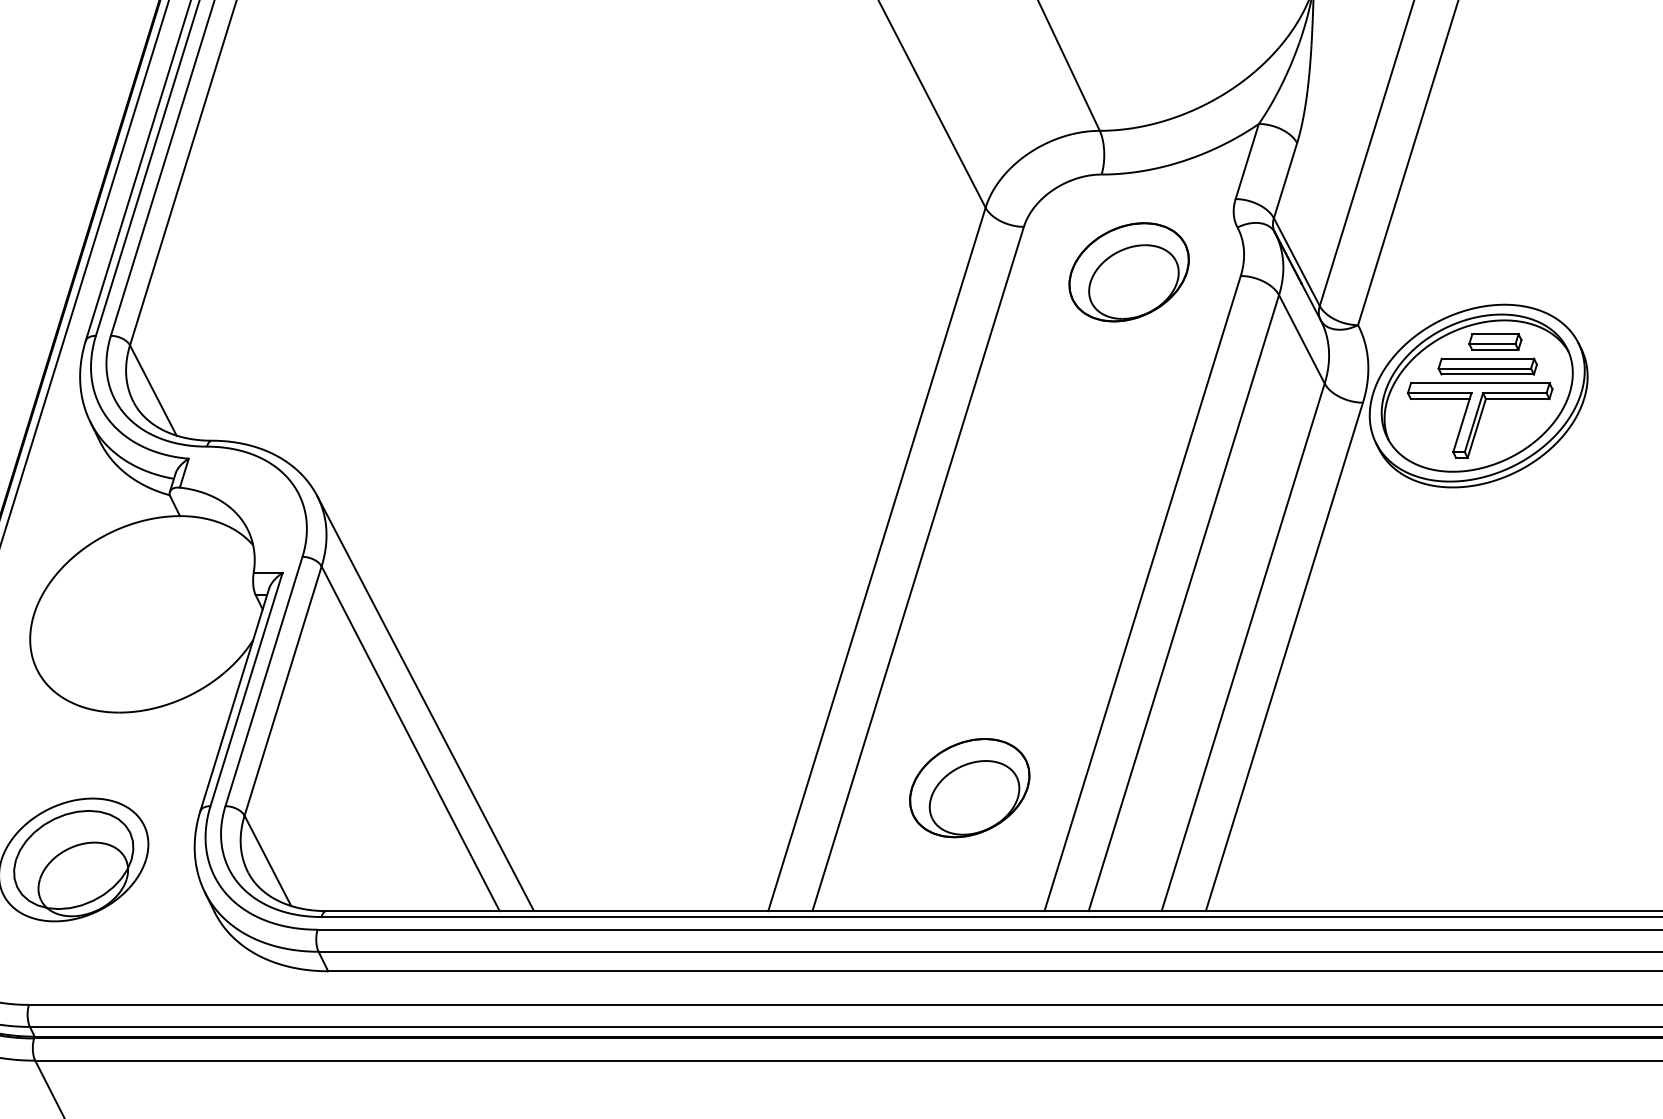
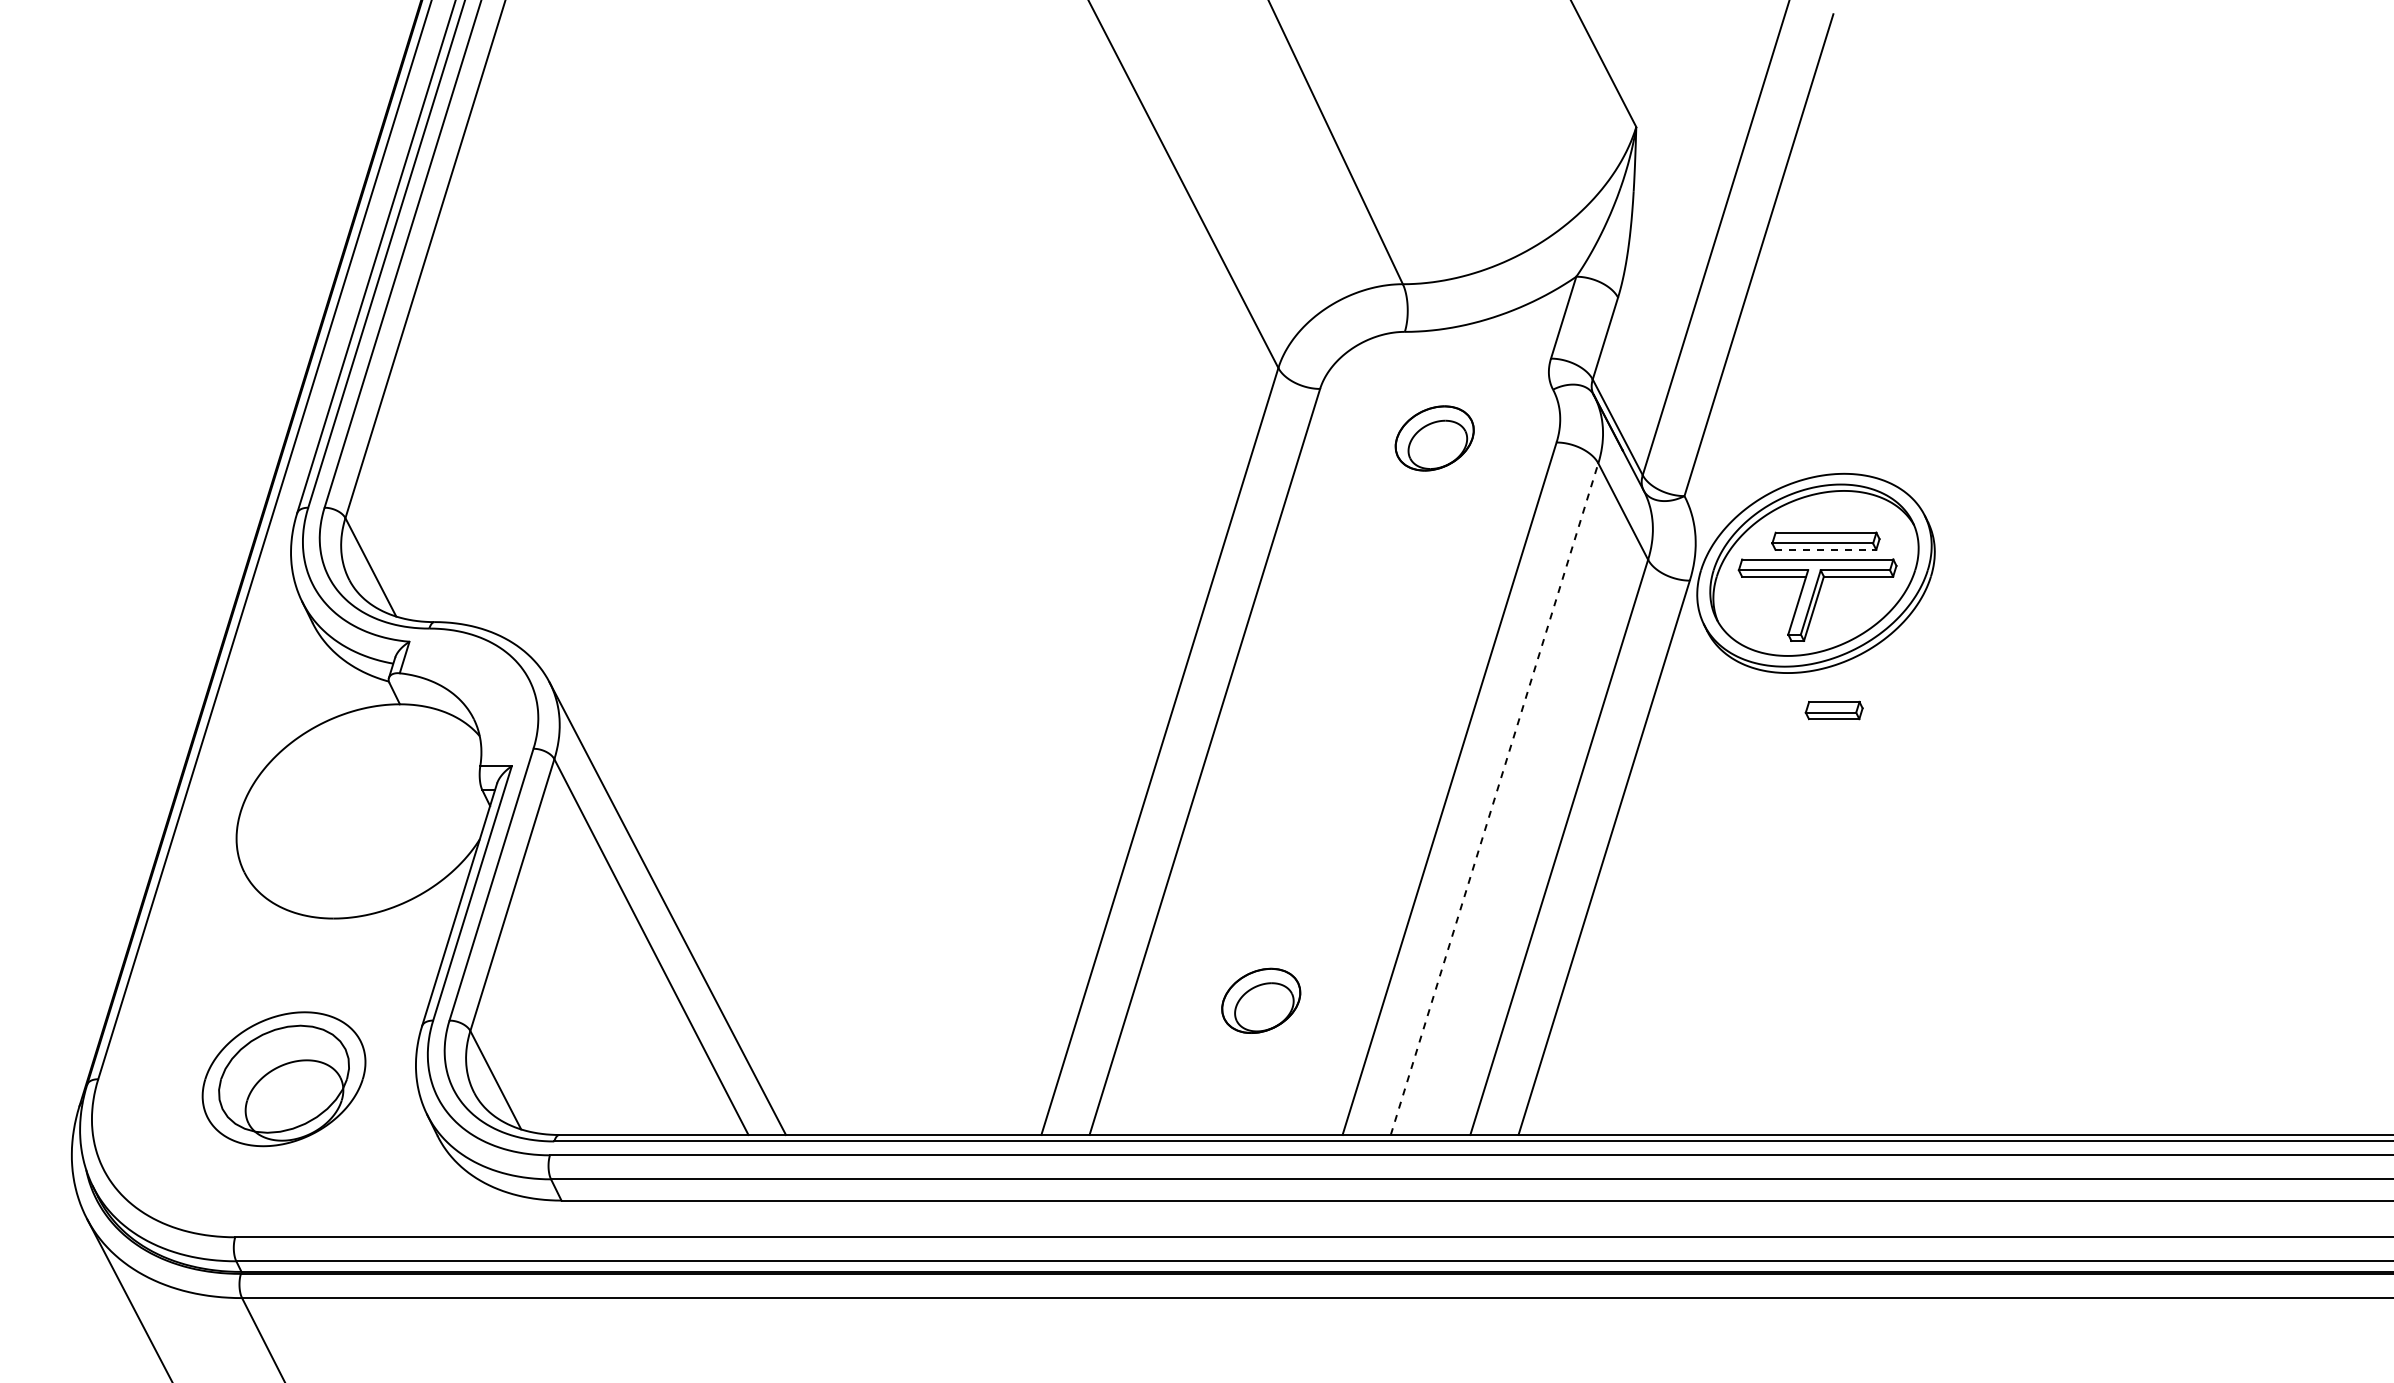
part: (1128, 272) -> (1434, 438), size x0.6
part: (1494, 342) -> (1833, 710), moved
line: (1488, 374) -> (1826, 549), solid -> dashed
line: (1183, 602) -> (1494, 798), solid -> dashed
part: (970, 787) -> (1261, 1000), size x0.6

